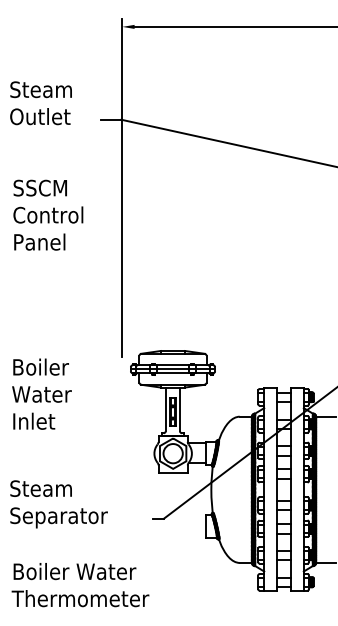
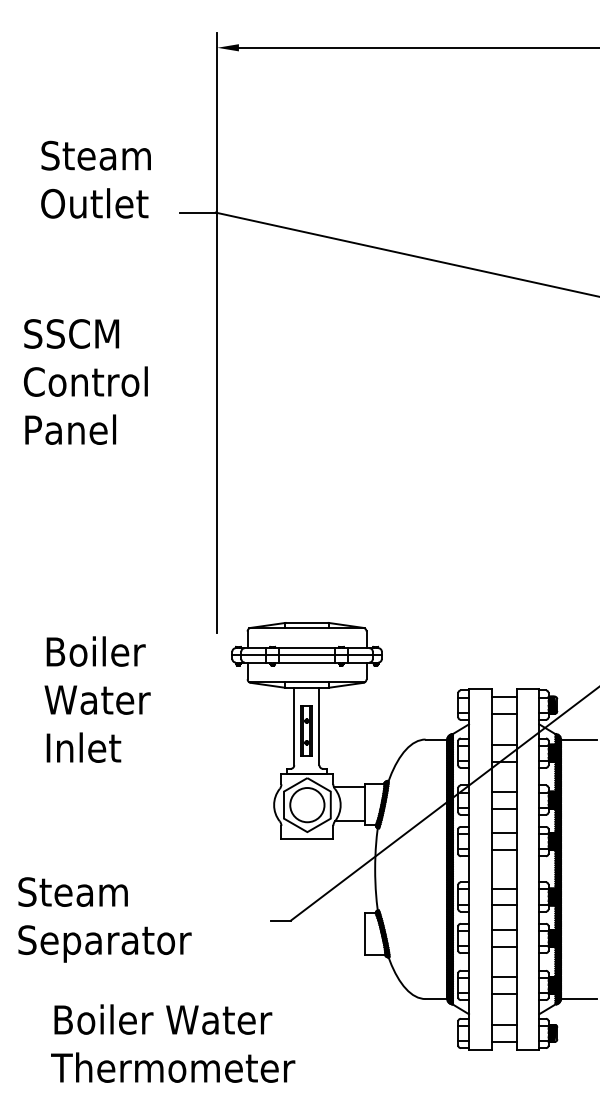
text: (40, 103) -> (95, 180), moved
text: (41, 393) -> (96, 698), moved
text: (58, 504) -> (103, 920), moved
text: (80, 585) -> (173, 1044), moved

